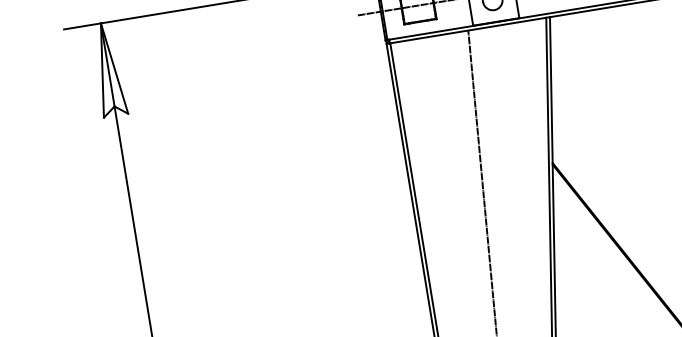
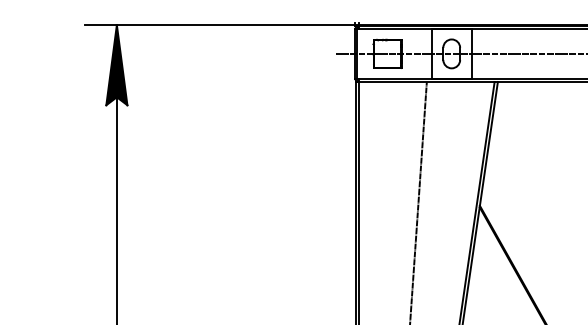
fill: (108, 70) -> (116, 65), added

